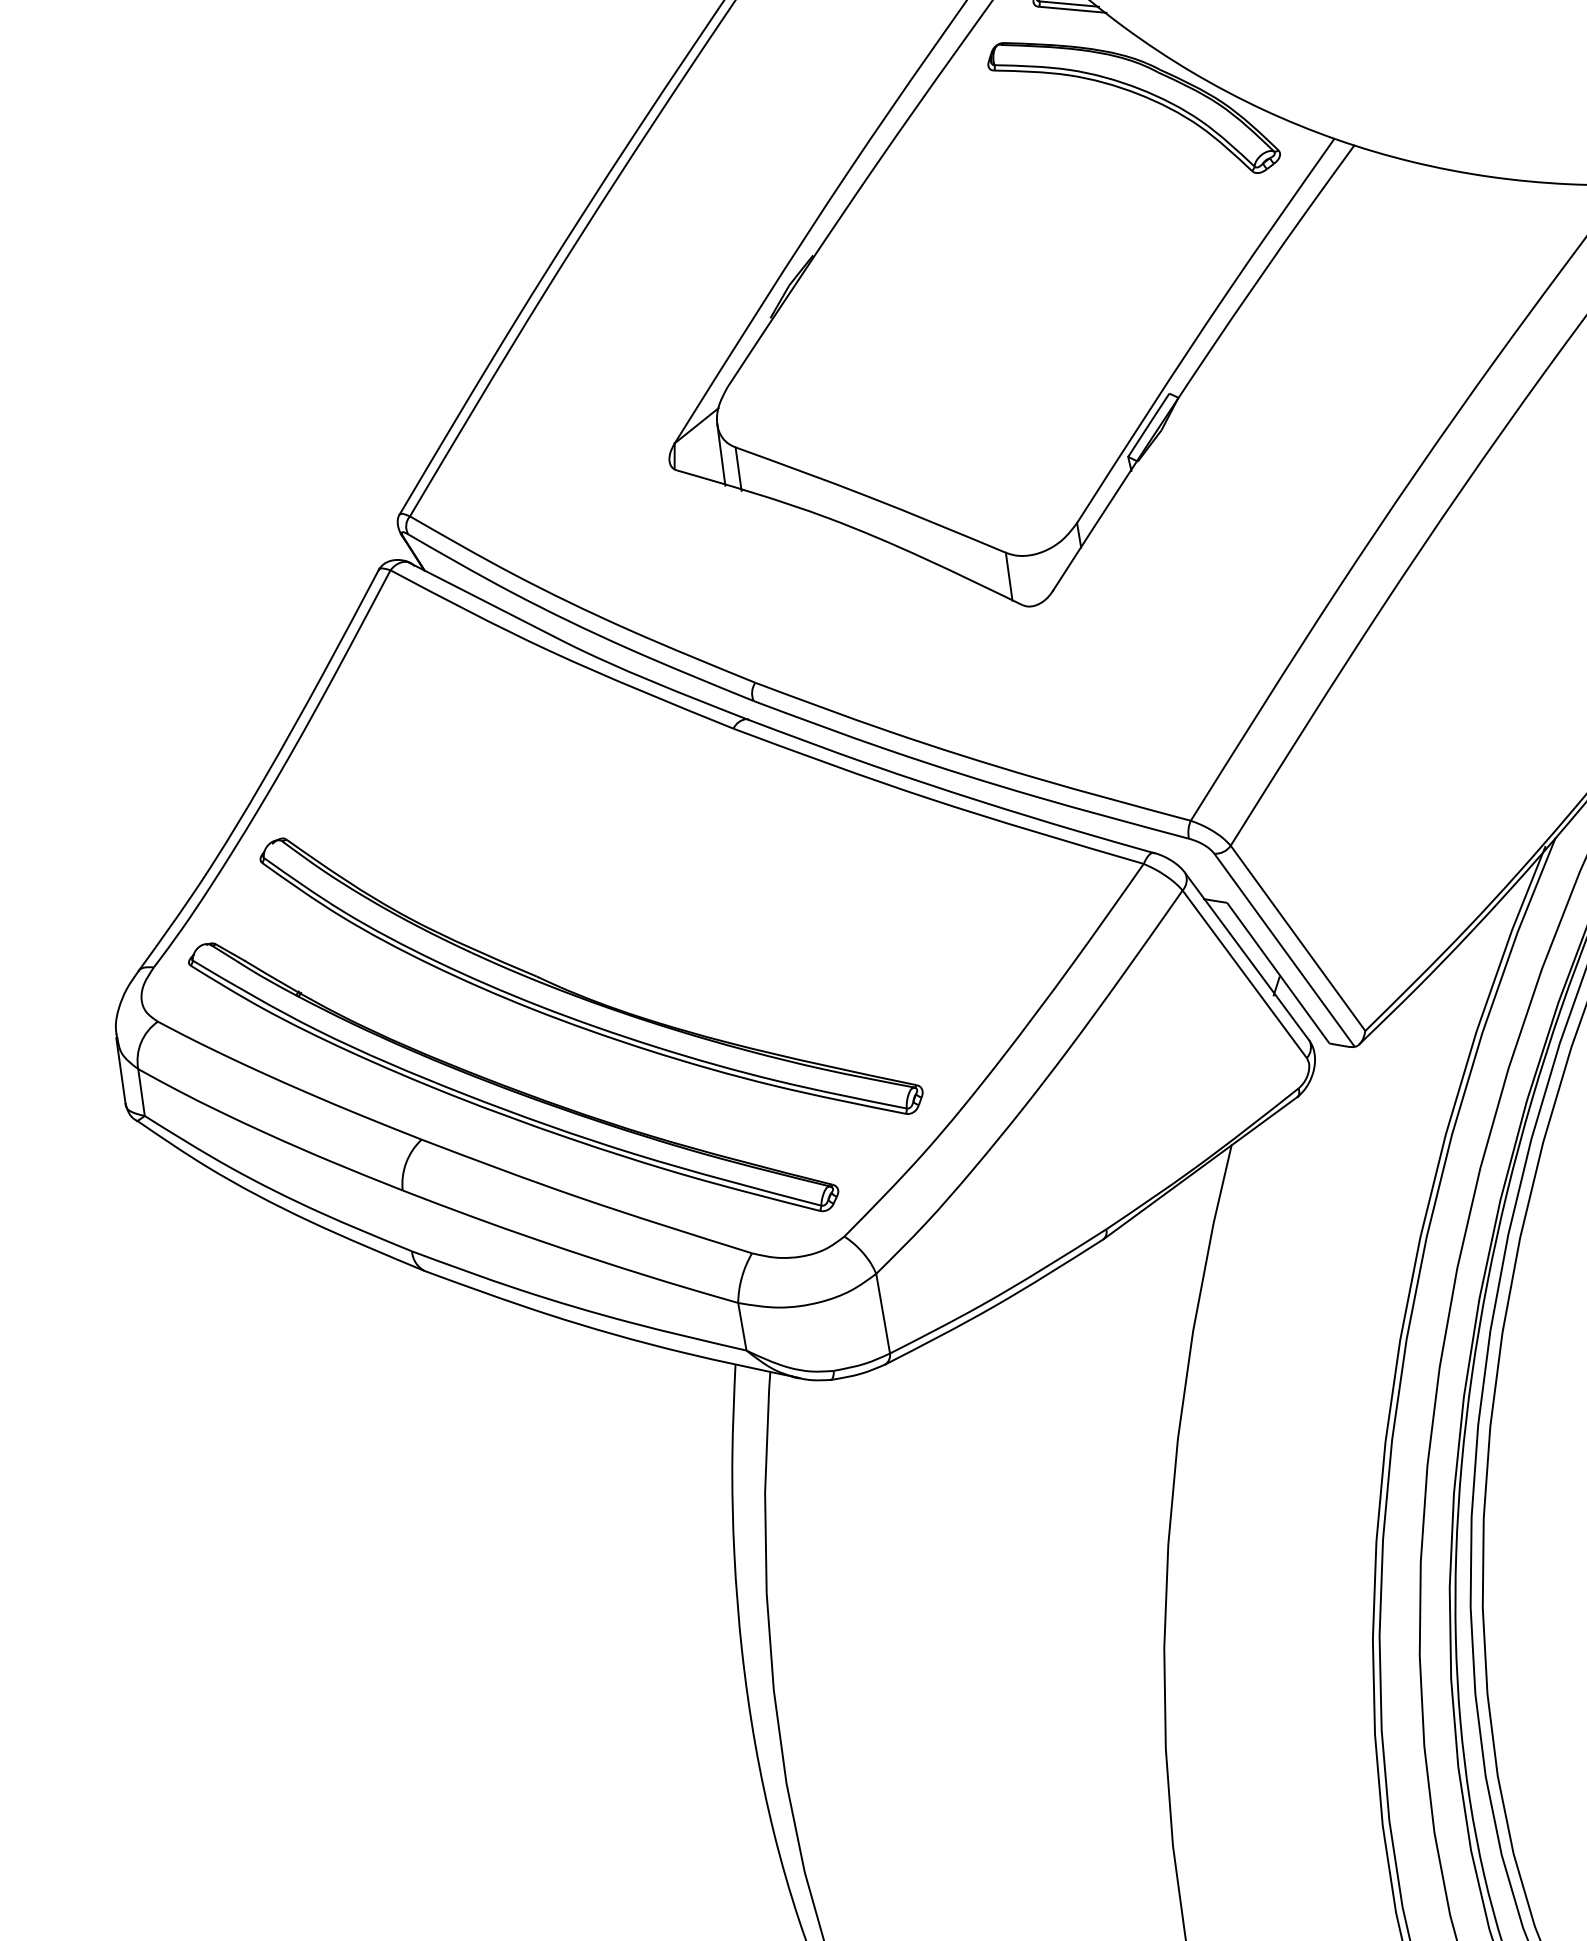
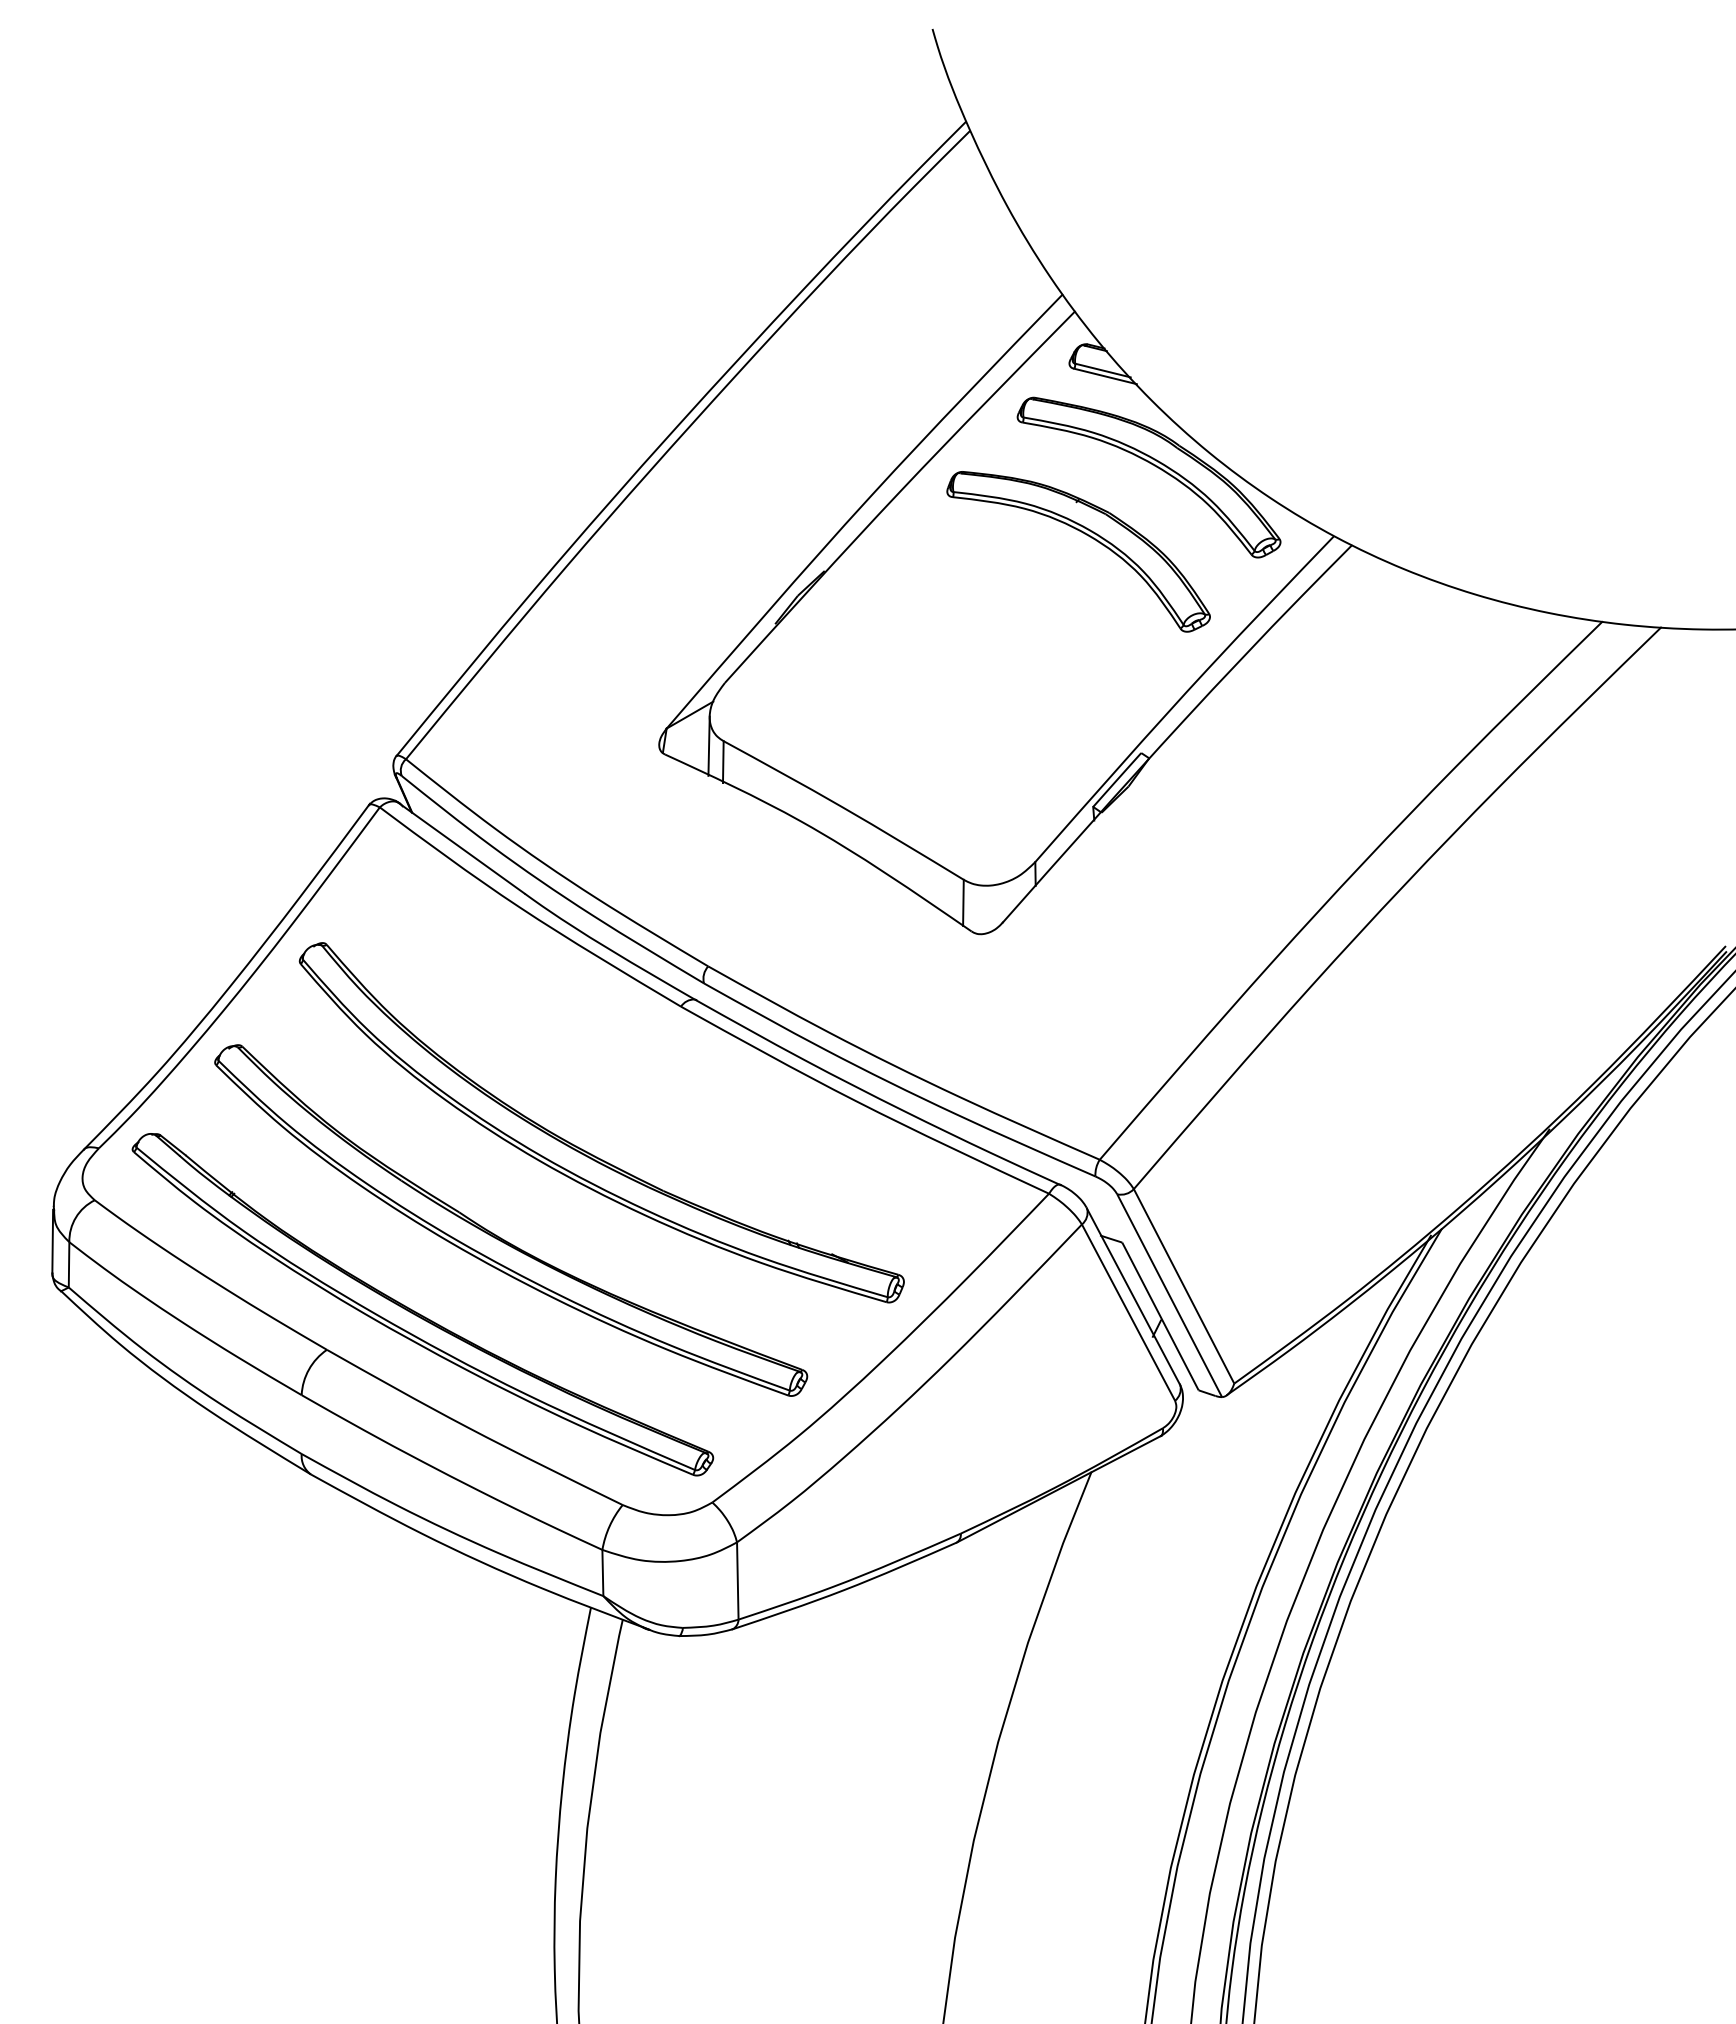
part: (1081, 178) -> (1089, 537), added
part: (659, 893) -> (587, 1151), added

